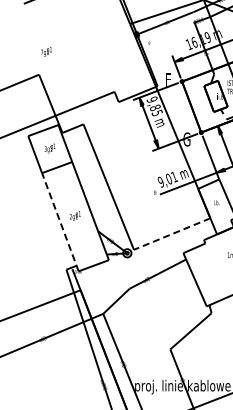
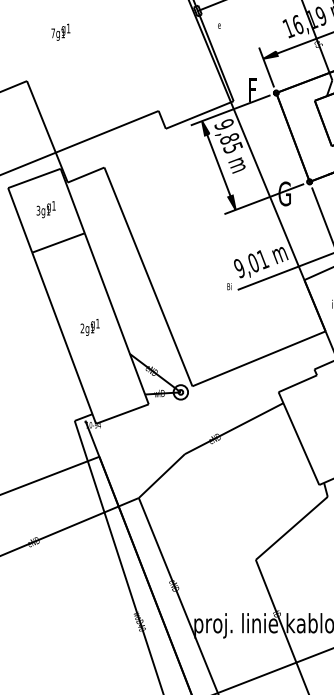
text: (46, 51) -> (60, 31), moved
line: (60, 221) -> (64, 336), dashed -> solid
line: (171, 234) -> (257, 359), dashed -> solid

